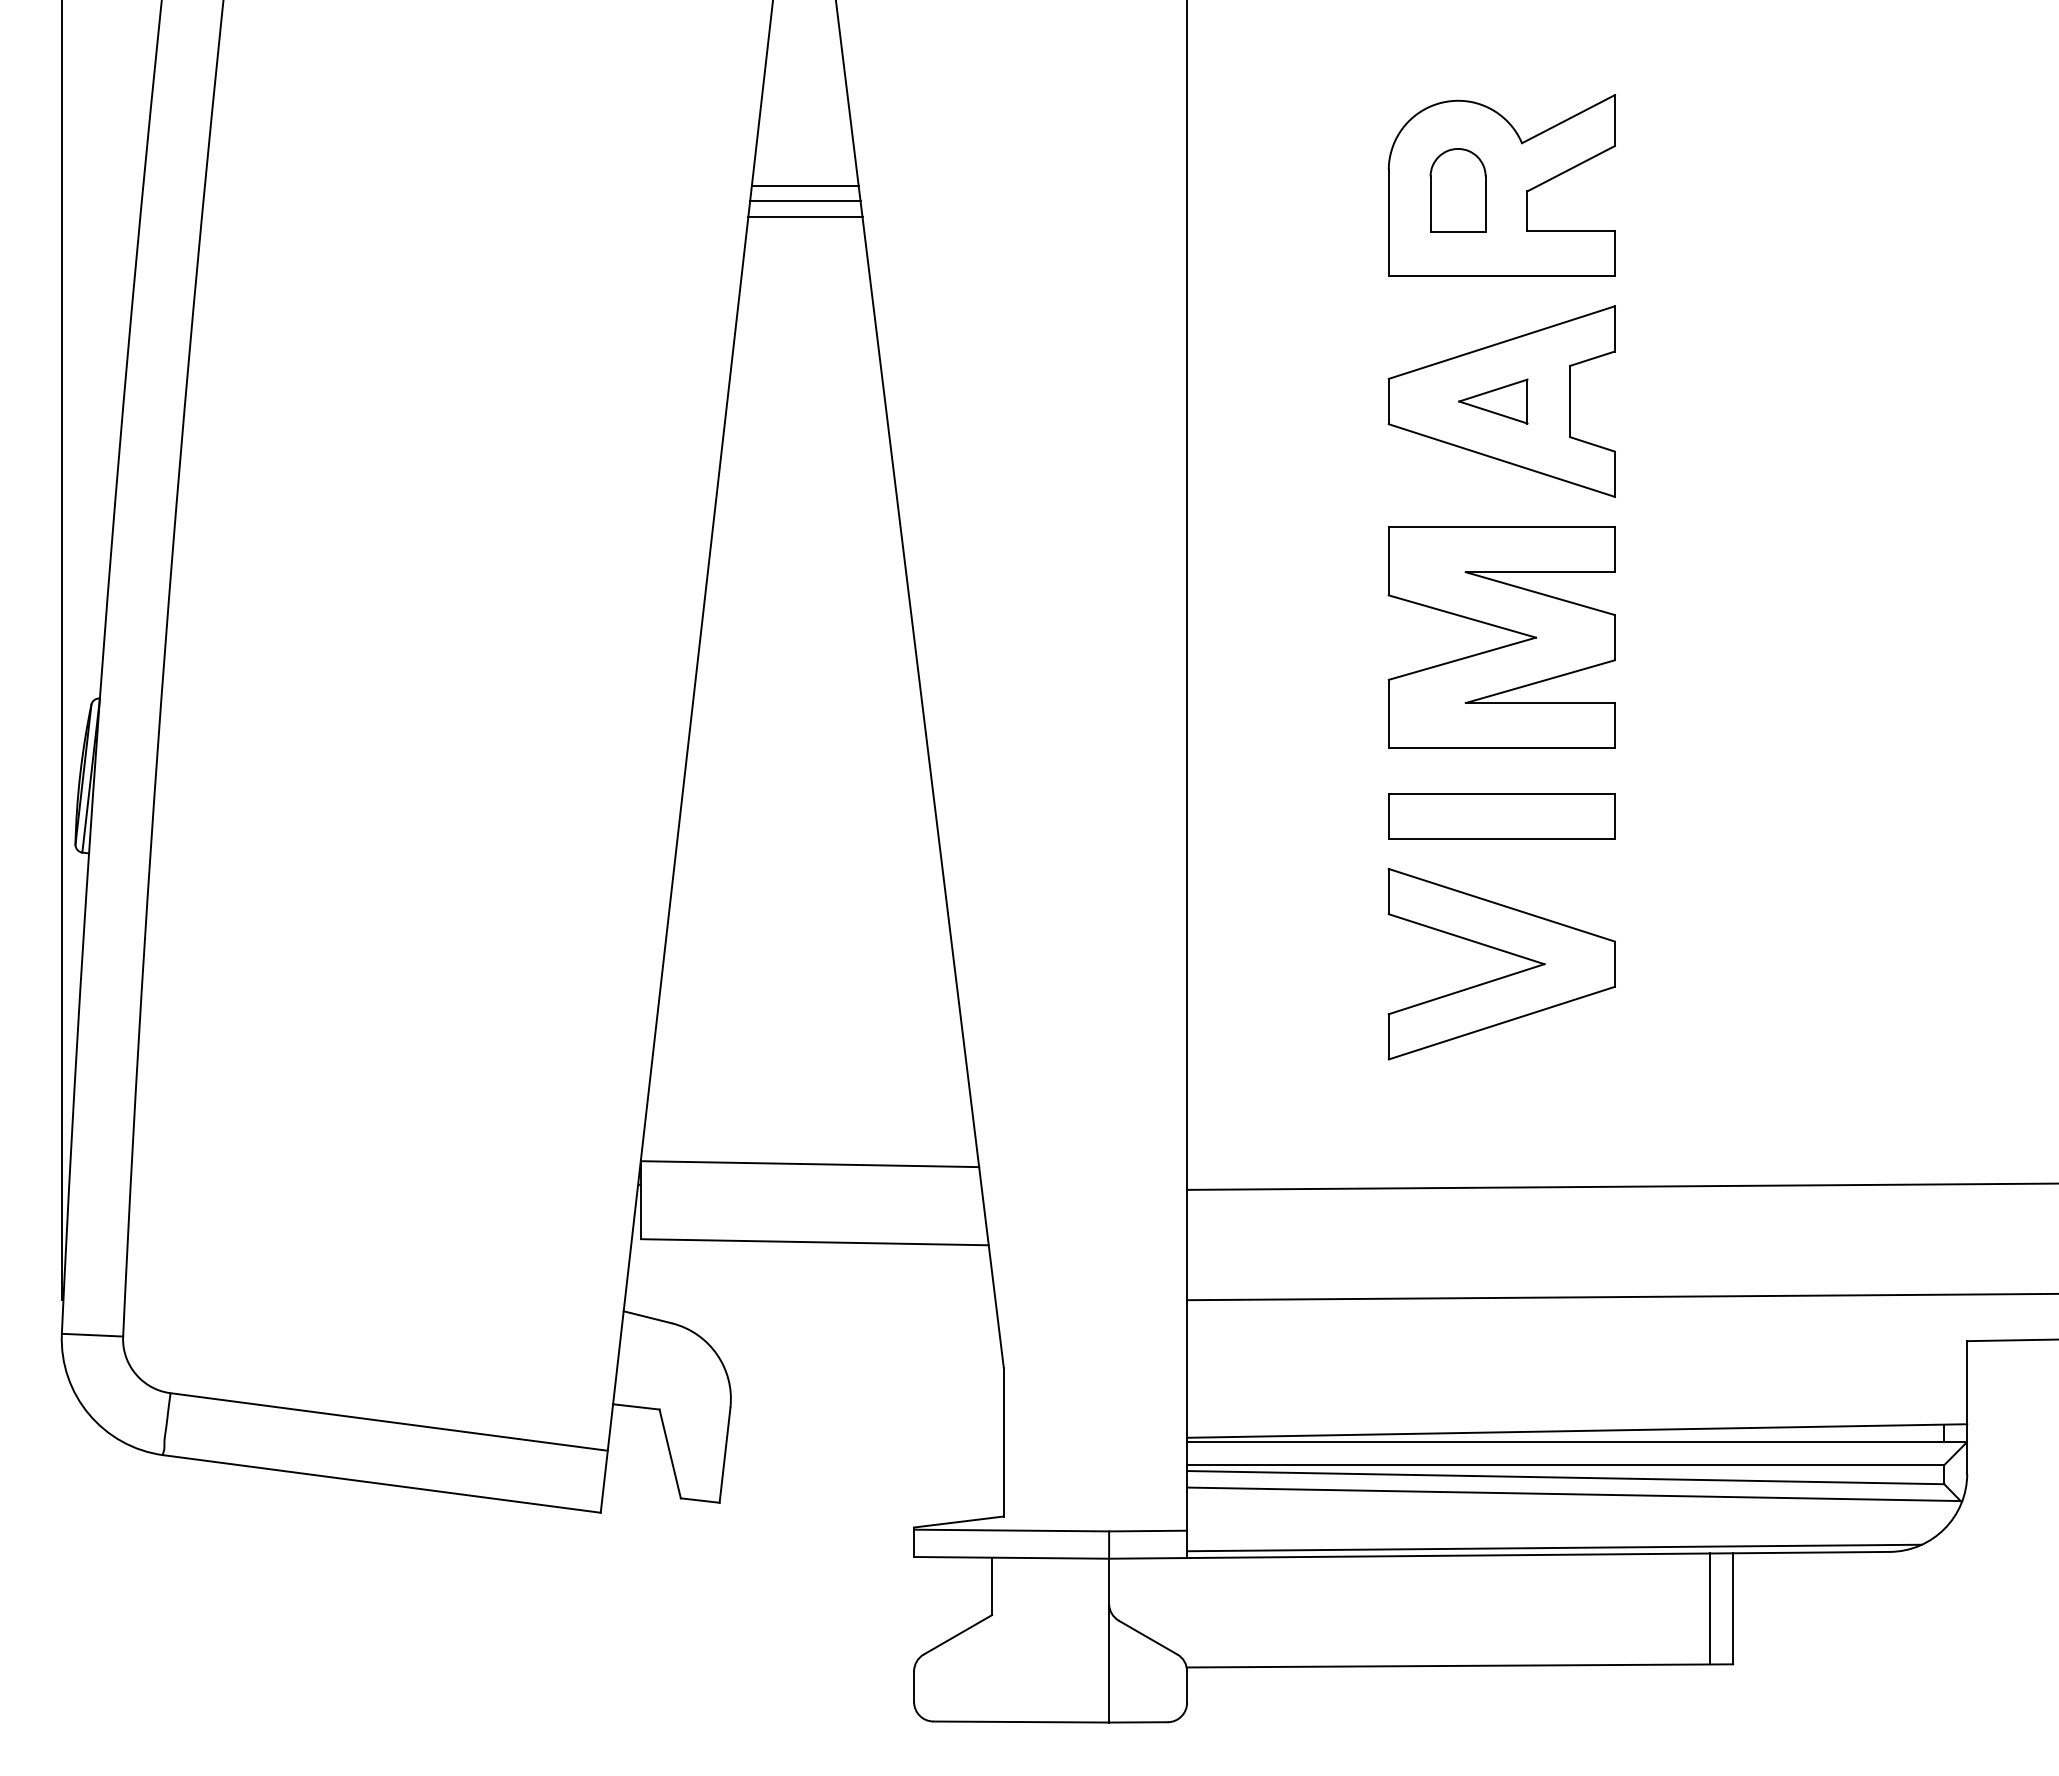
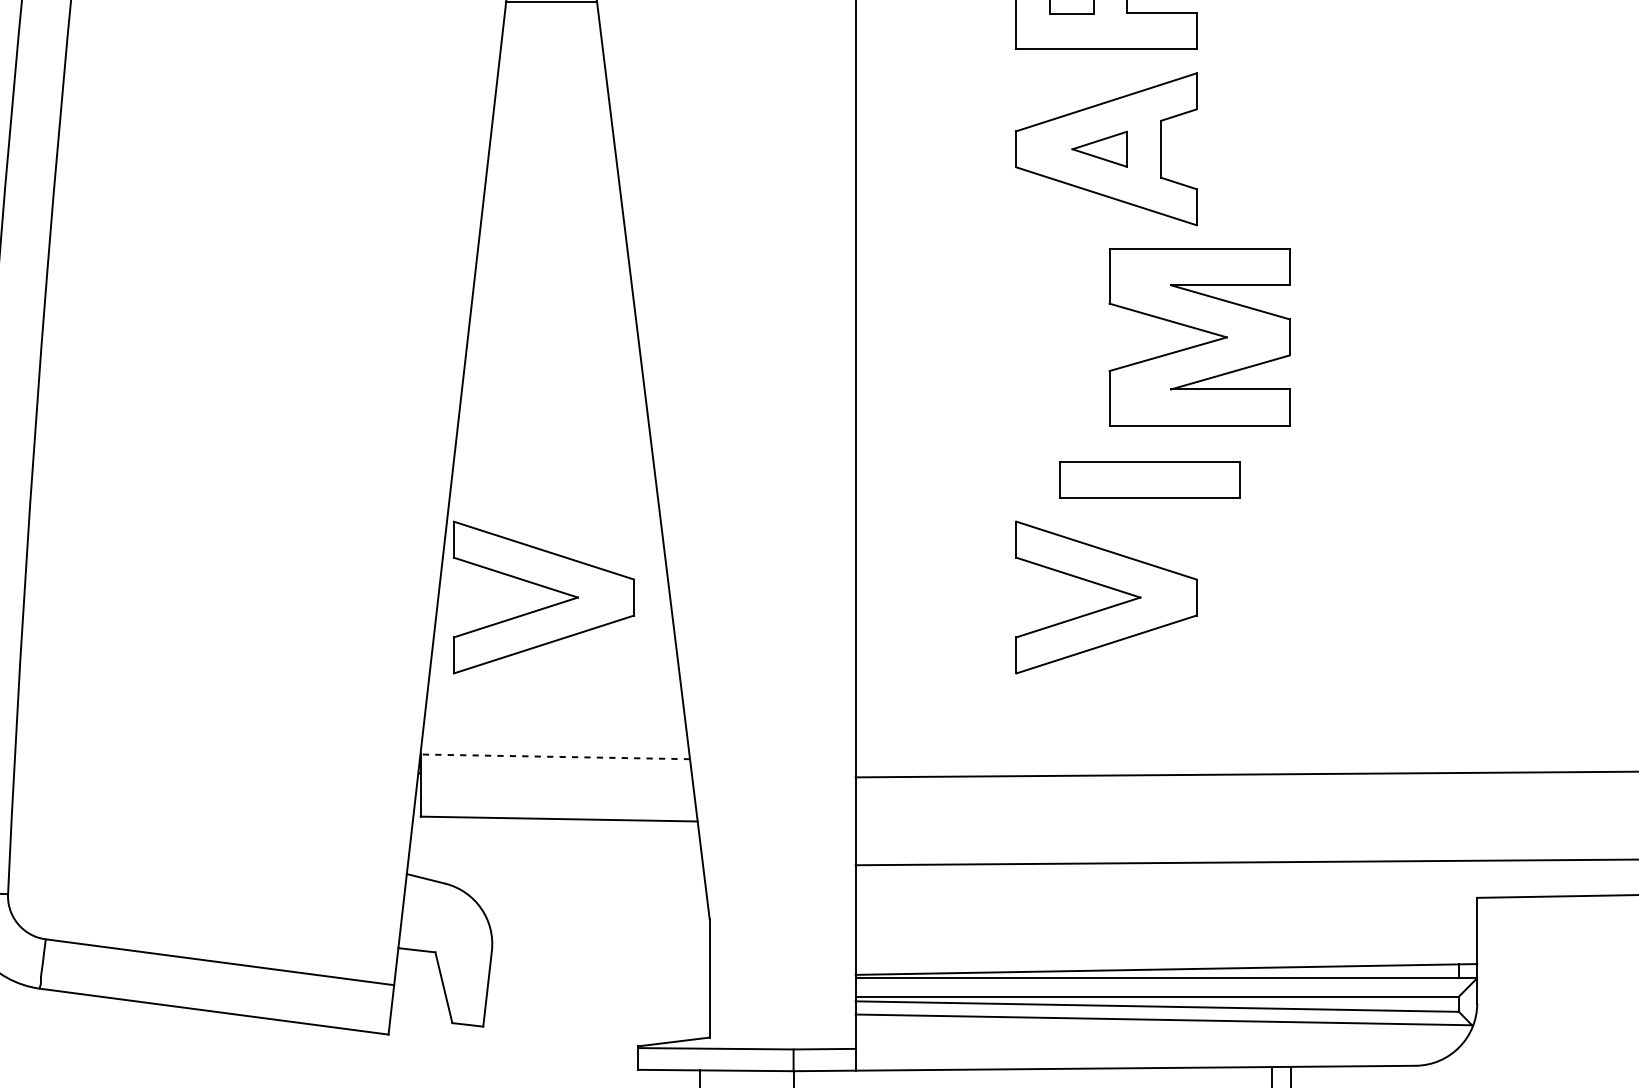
part: (1503, 629) -> (1200, 330), moved
part: (1501, 816) -> (1150, 479), moved
part: (799, 975) -> (546, 606), added
line: (809, 1164) -> (554, 757), solid -> dashed
line: (1554, 1547) -> (1148, 1062), removed

